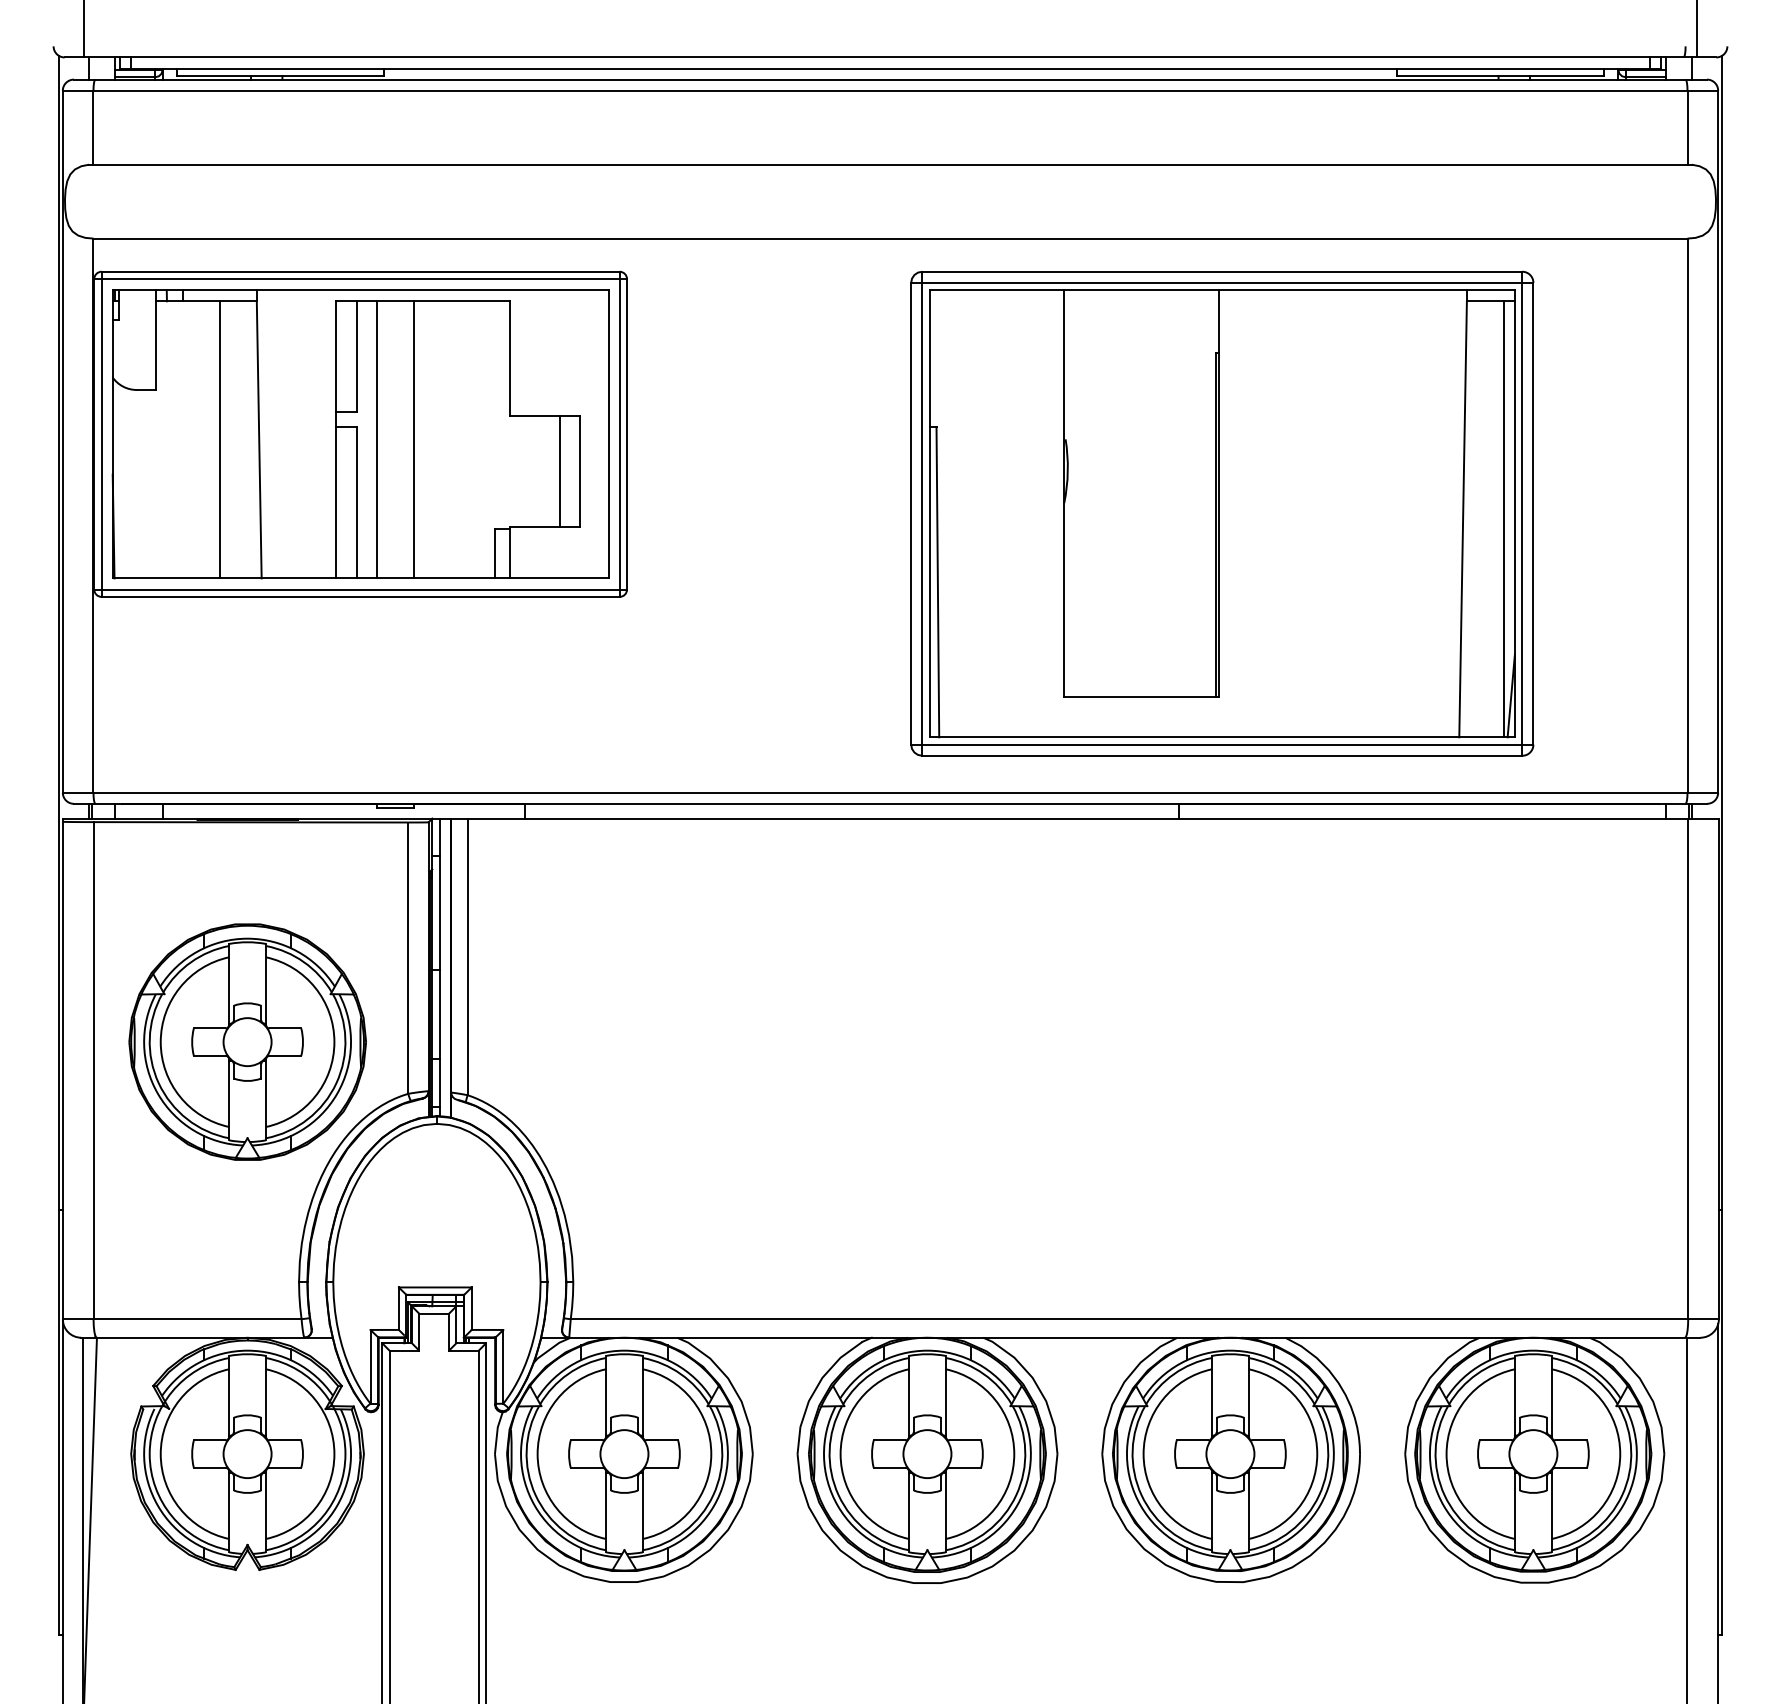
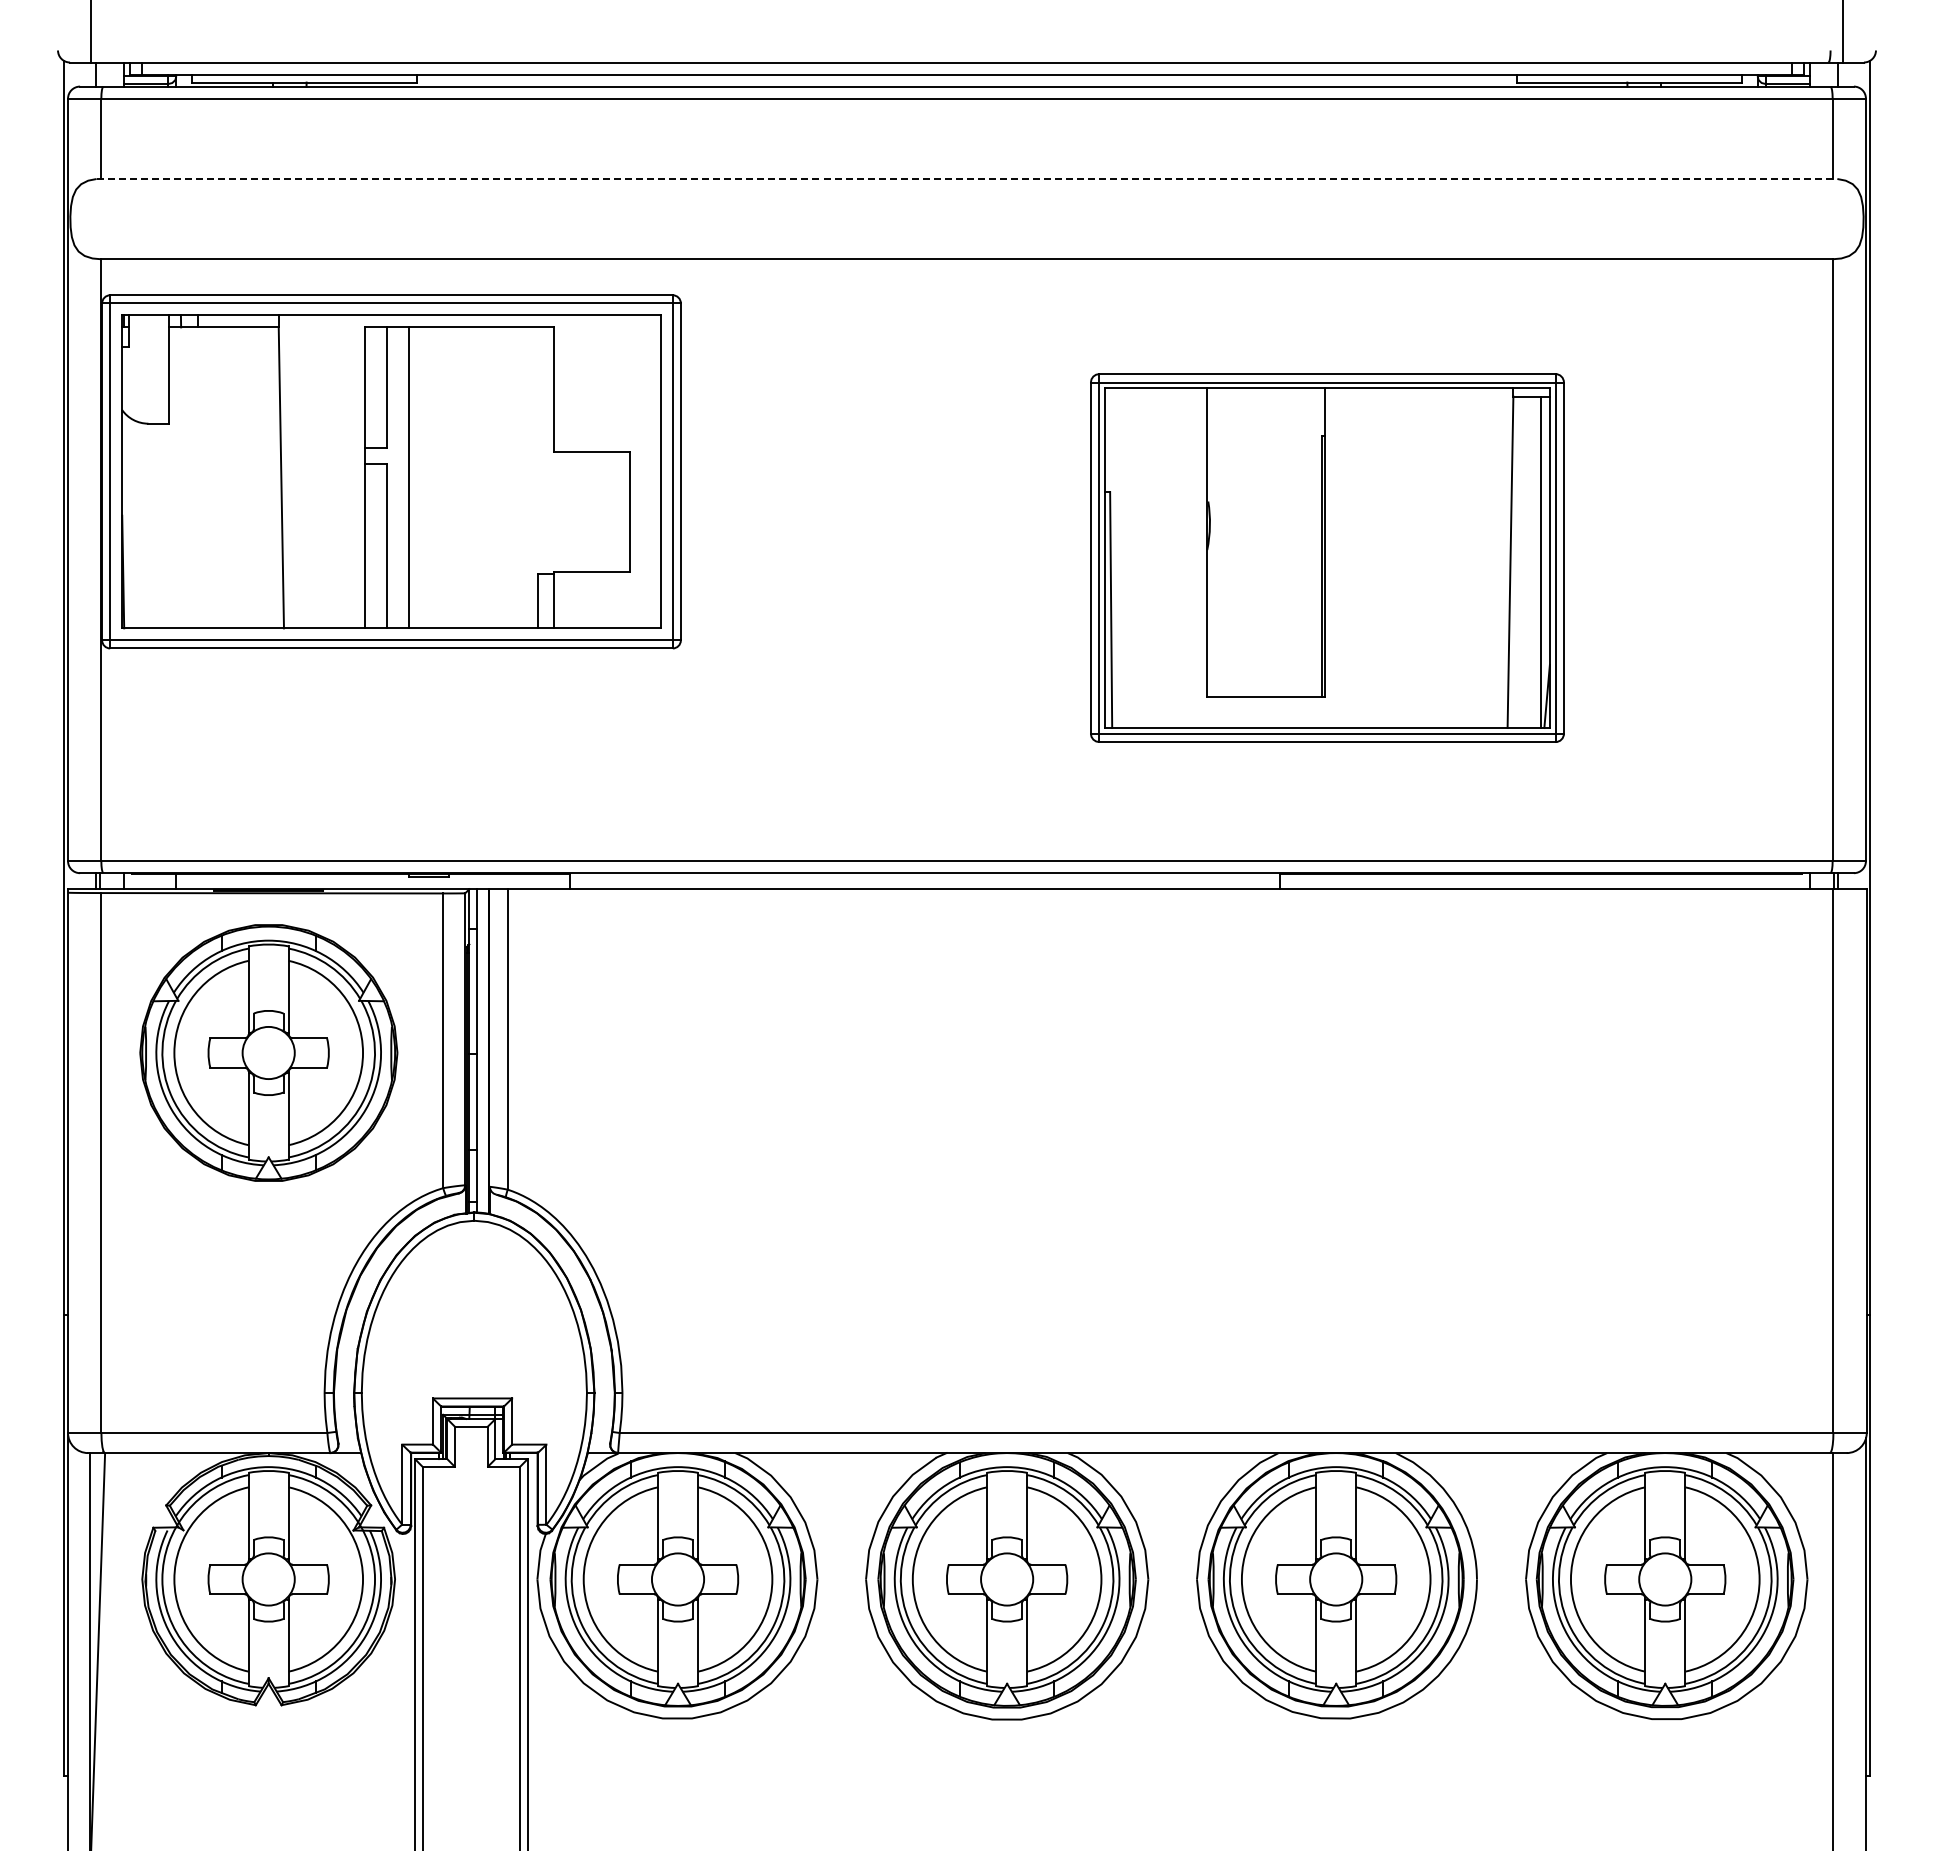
line: (890, 165) -> (967, 179), solid -> dashed
line: (219, 439) -> (238, 477), removed
line: (414, 439) -> (449, 477), removed
line: (559, 470) -> (607, 511), removed
part: (1222, 513) -> (1327, 557), size x0.7
part: (247, 1041) -> (268, 1052), moved

